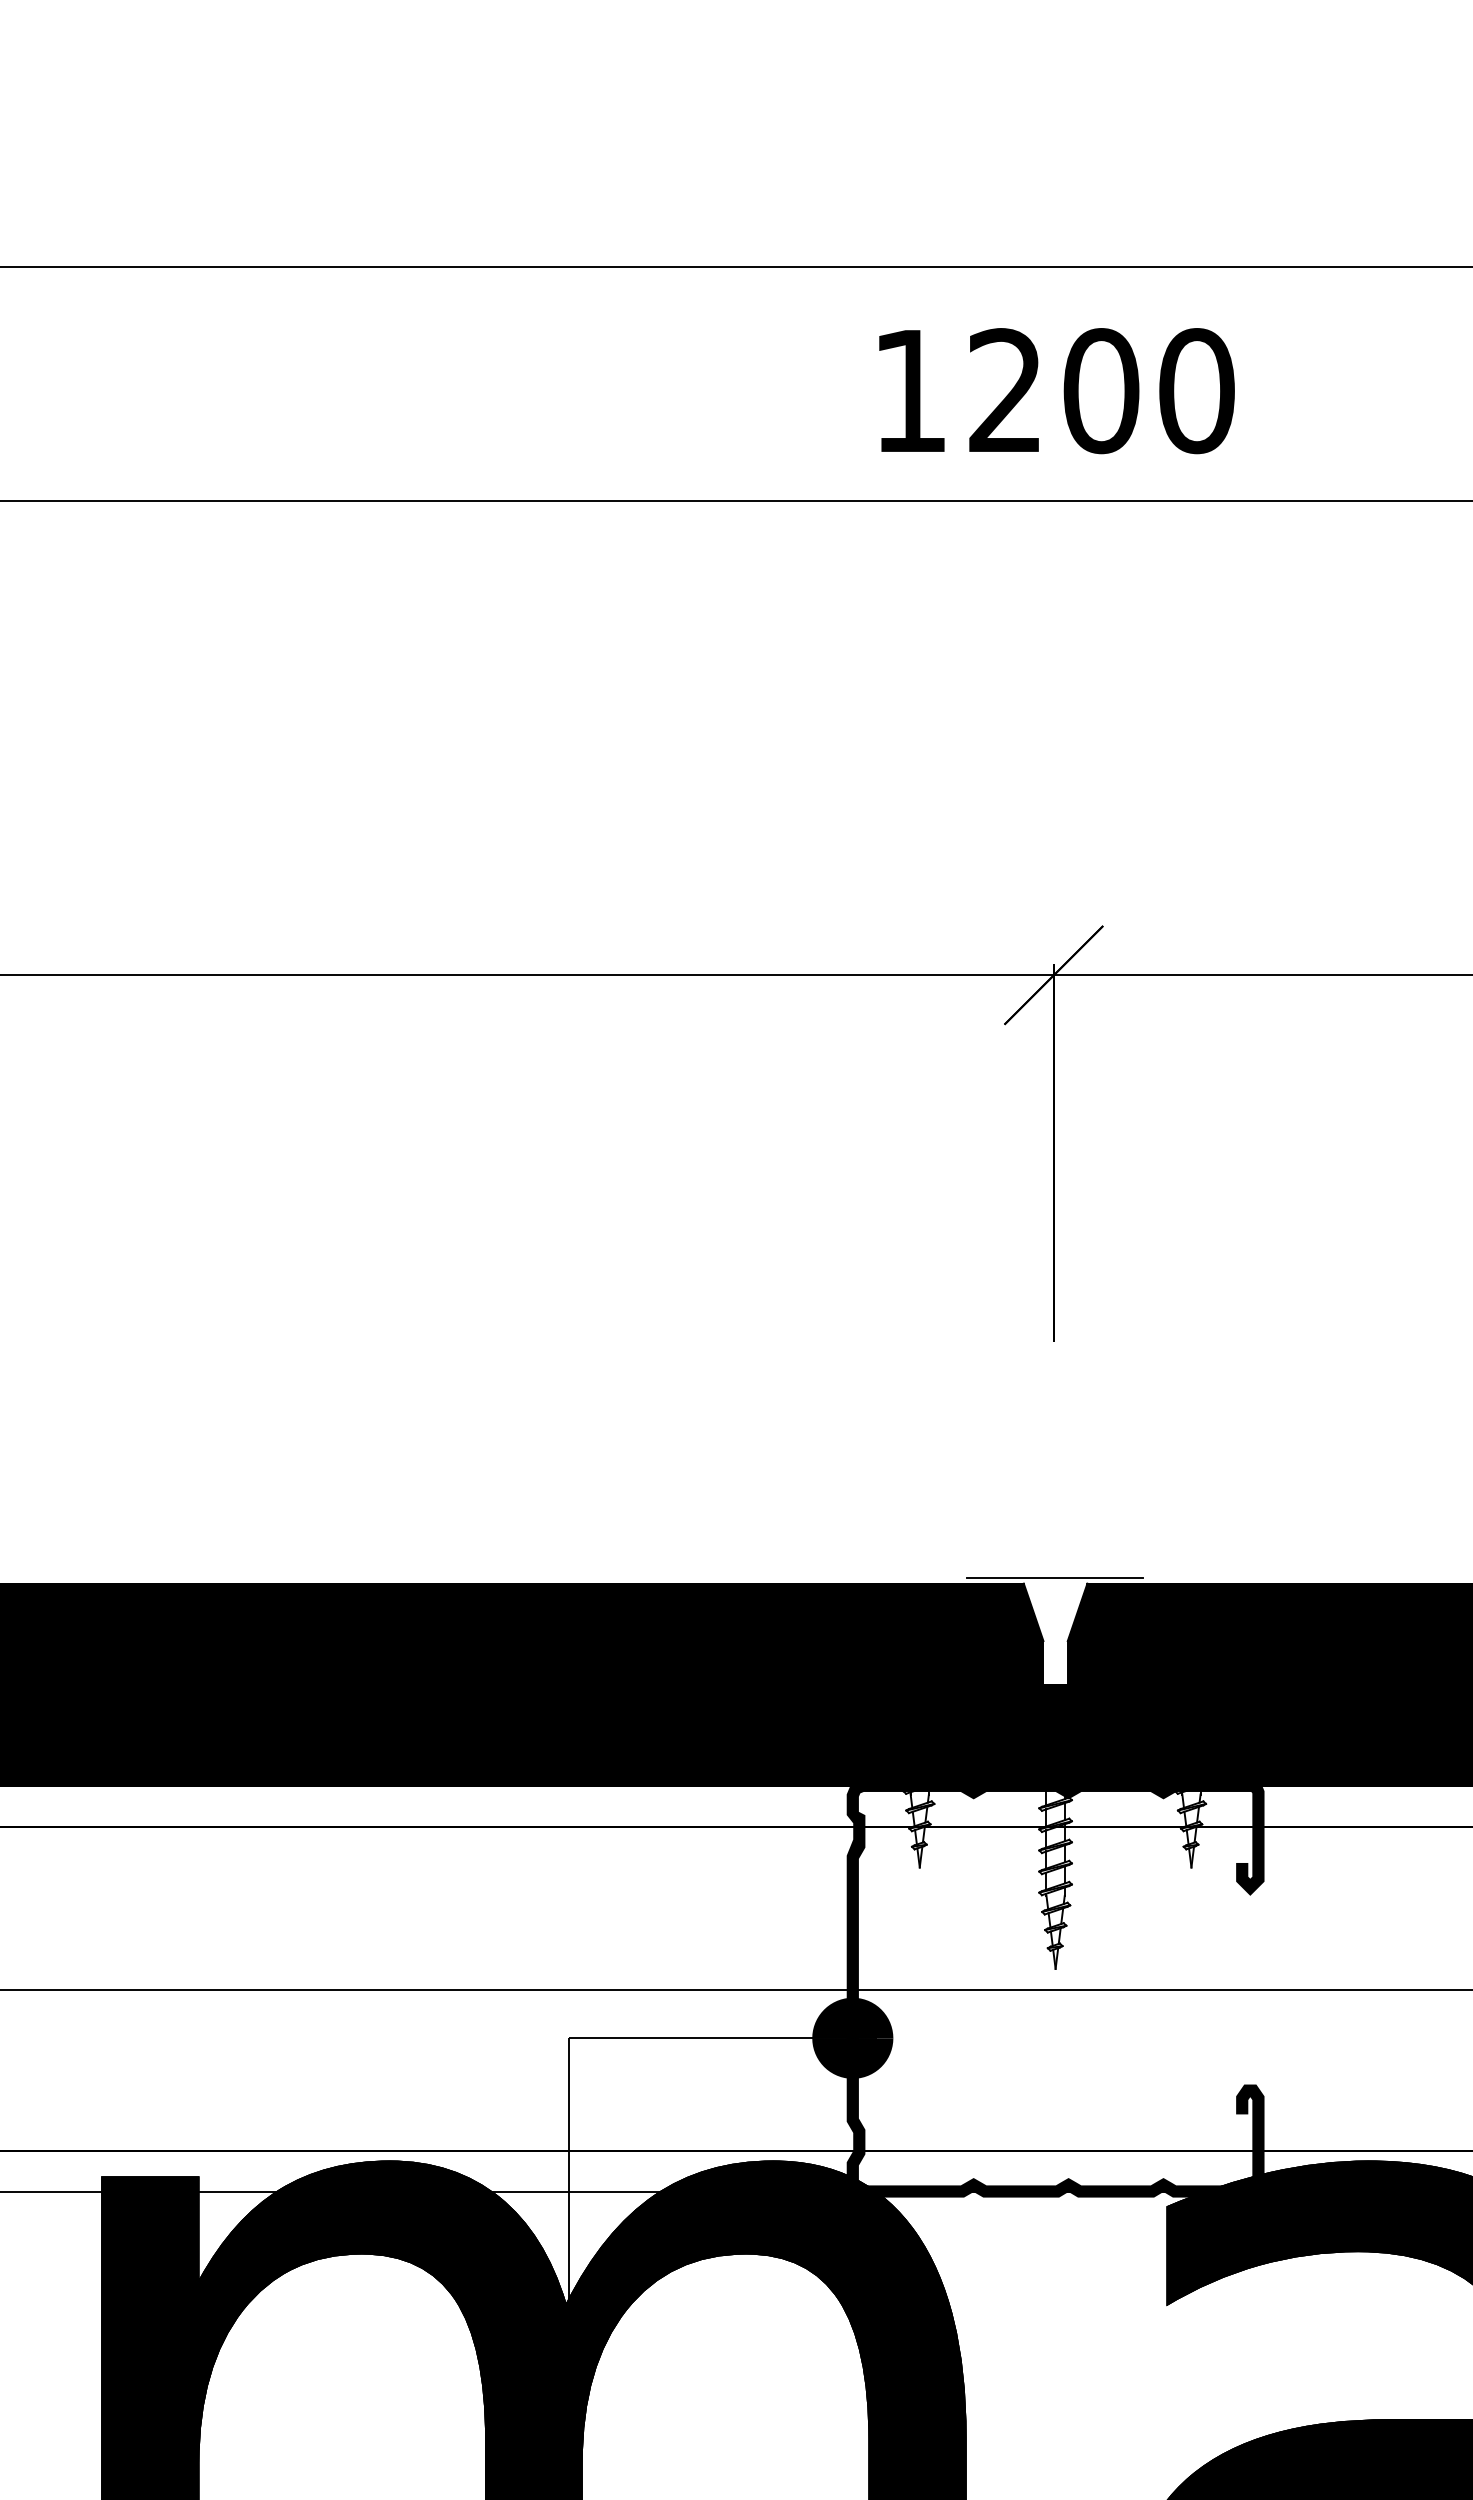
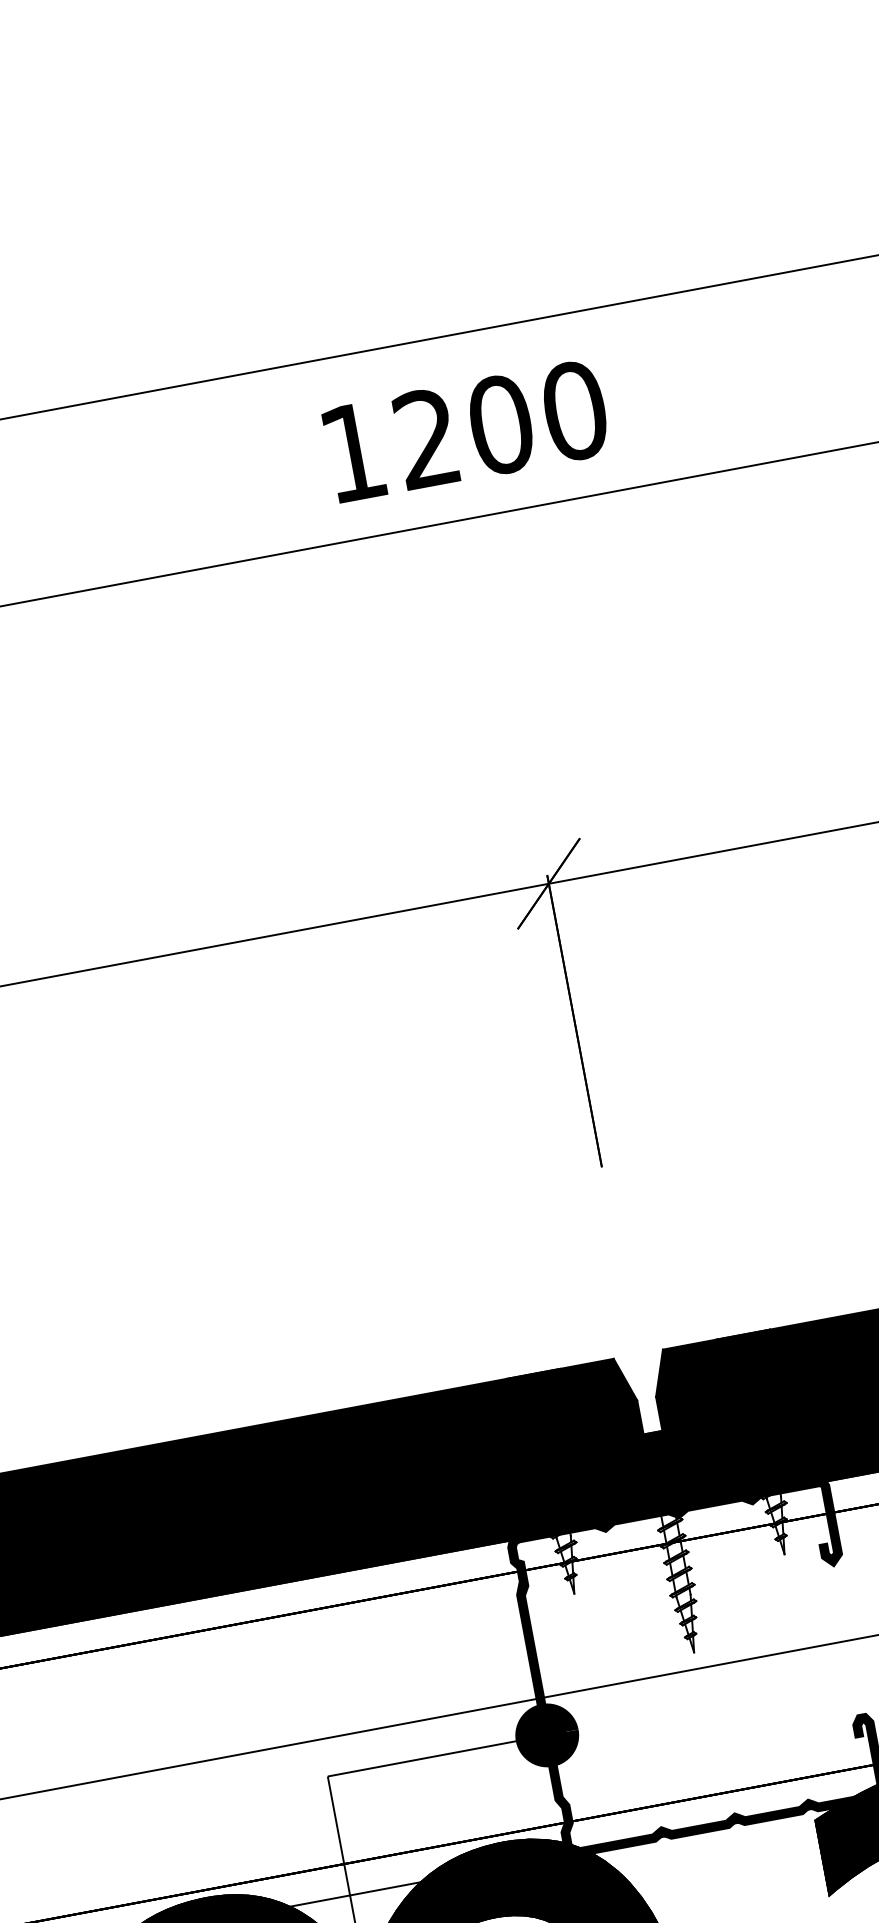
line: (1054, 1577) -> (636, 1349), removed

